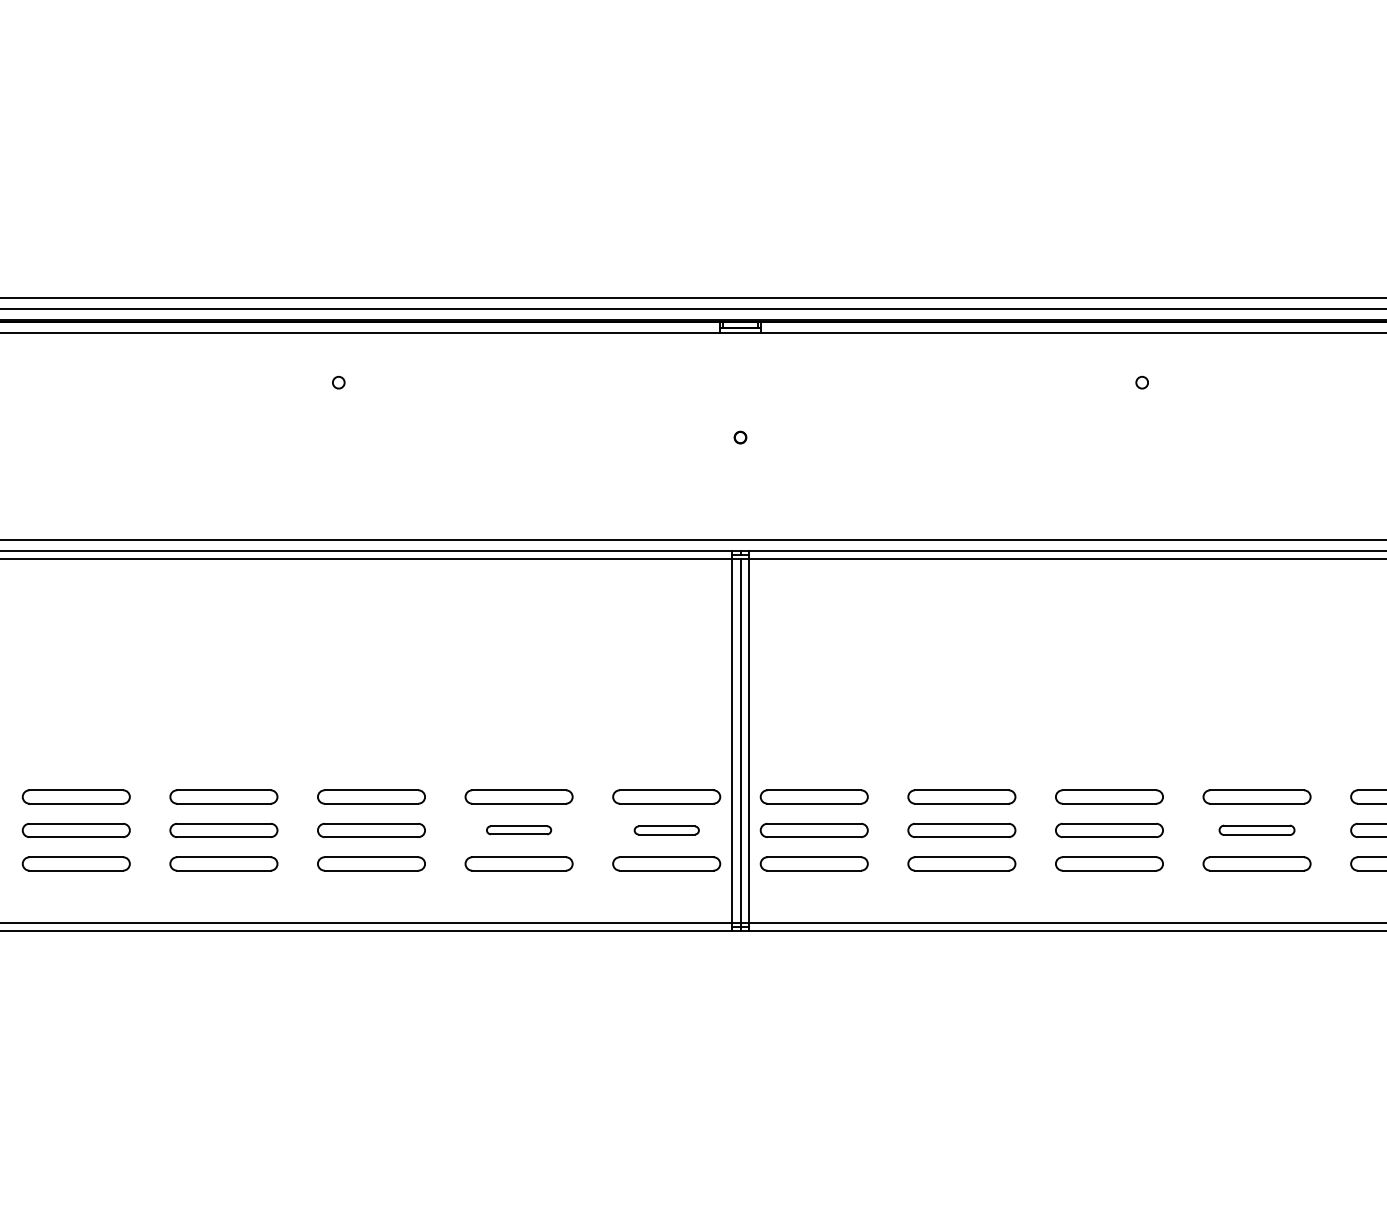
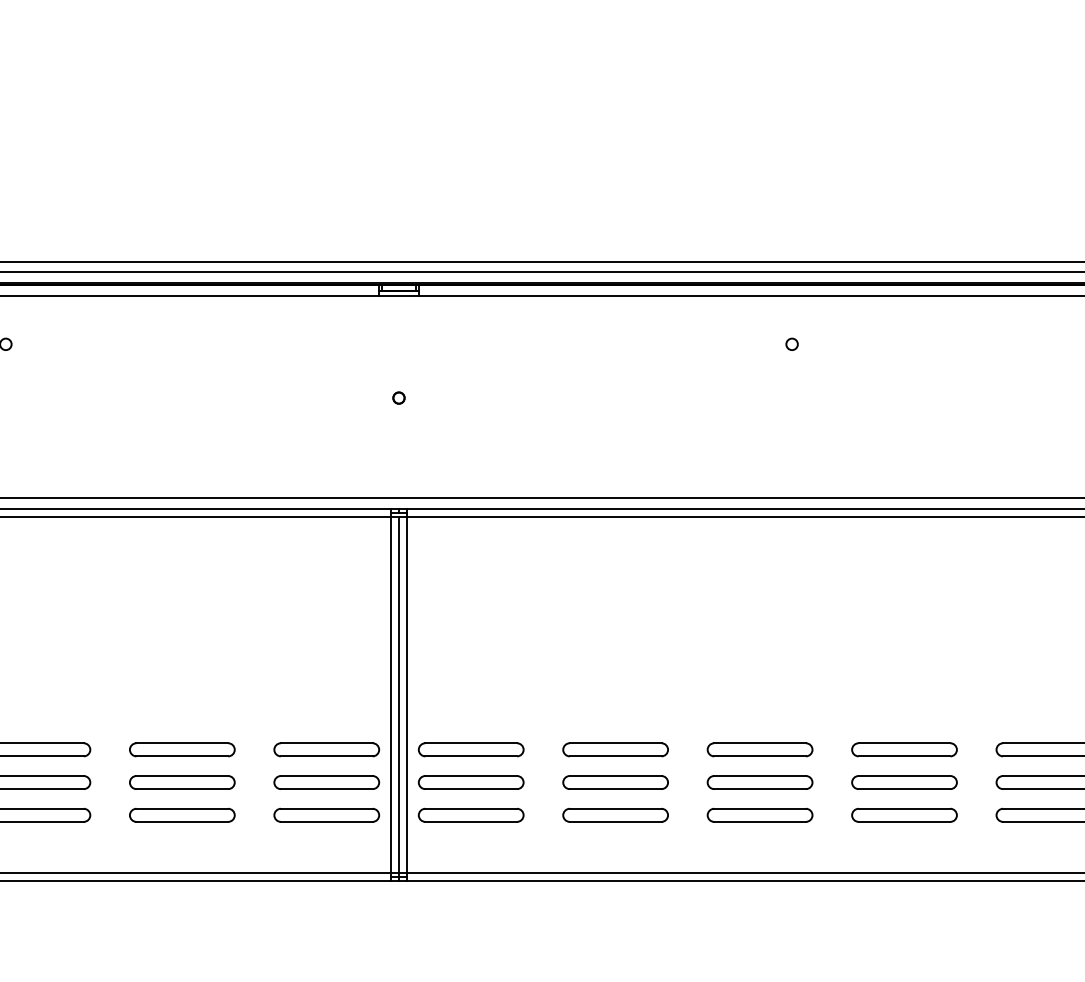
part: (518, 829) -> (181, 781), size x1.67
part: (1256, 829) -> (903, 781), size x1.43
part: (666, 830) -> (326, 782), size x1.67

